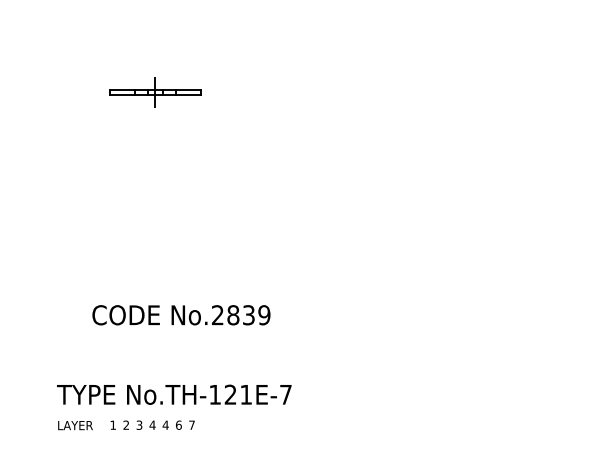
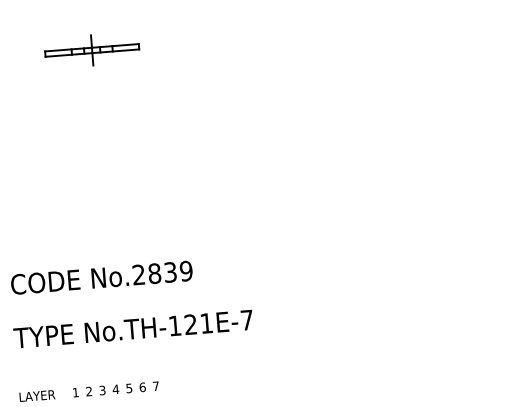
text: (181, 315) -> (101, 278), moved
text: (174, 394) -> (133, 328), moved
text: (165, 424) -> (128, 387), 4 -> 5

